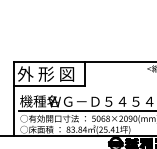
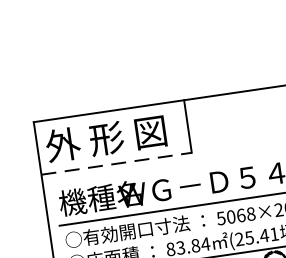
line: (49, 86) -> (117, 163), solid -> dashed

